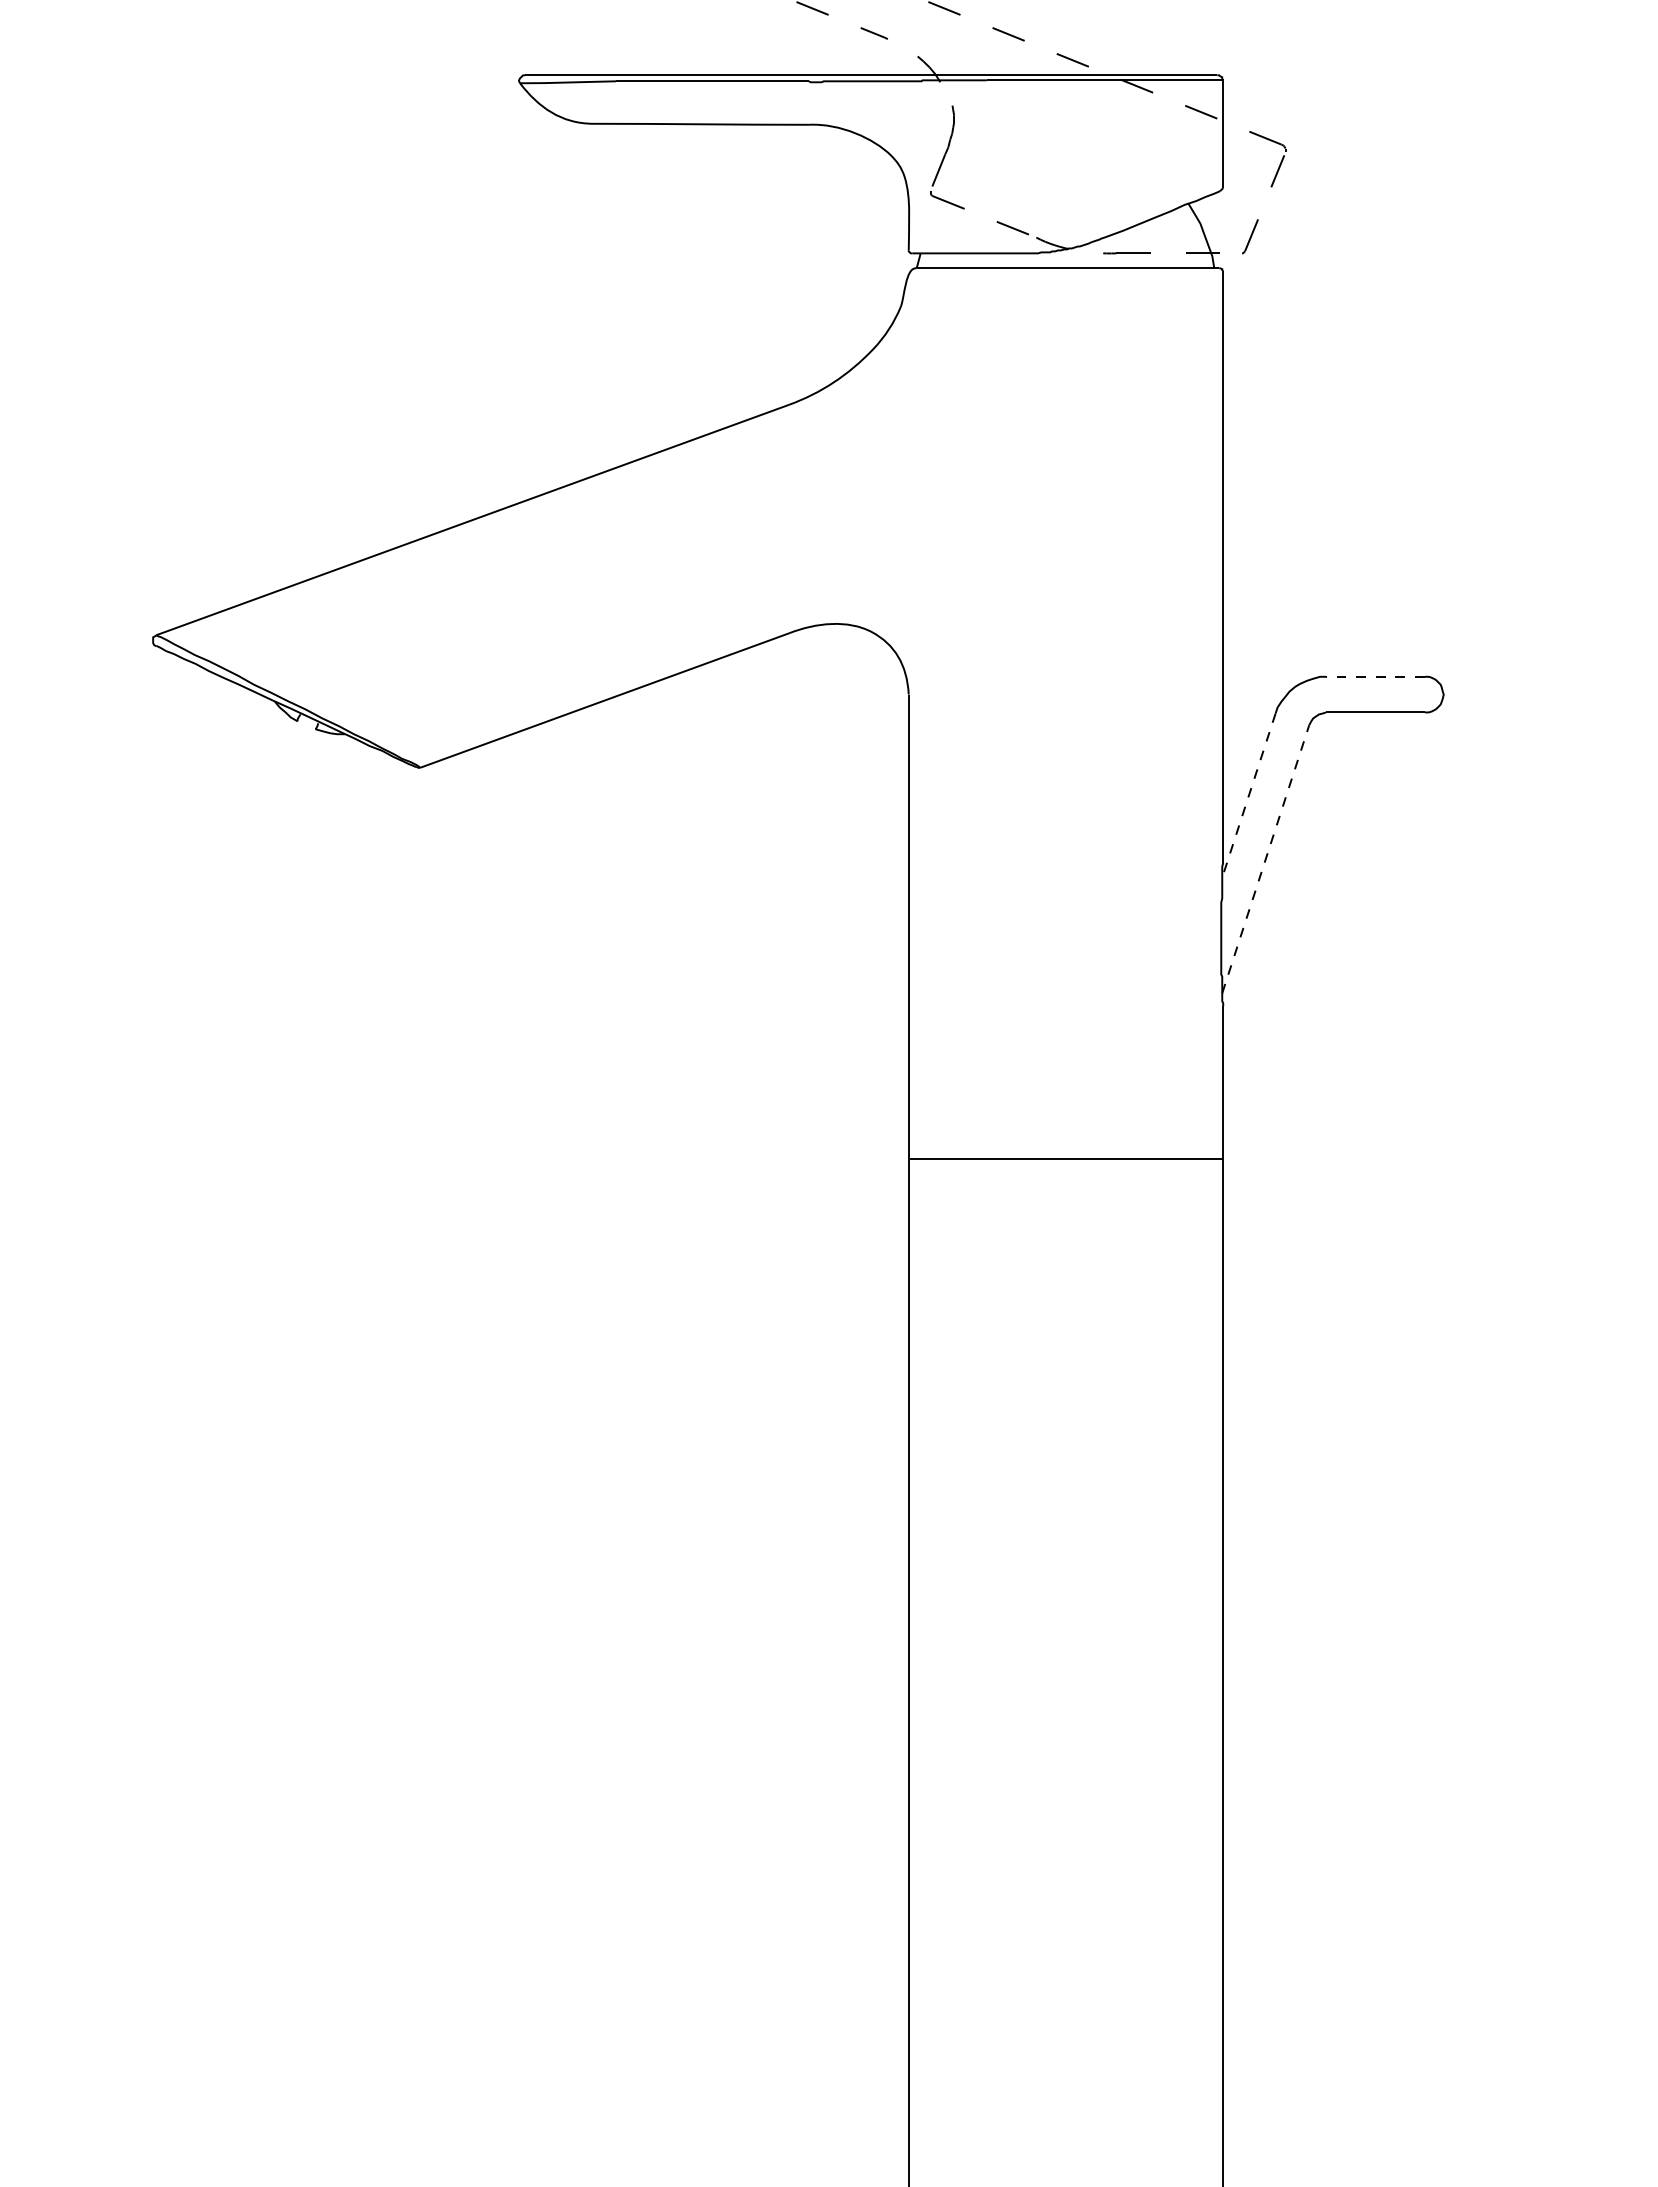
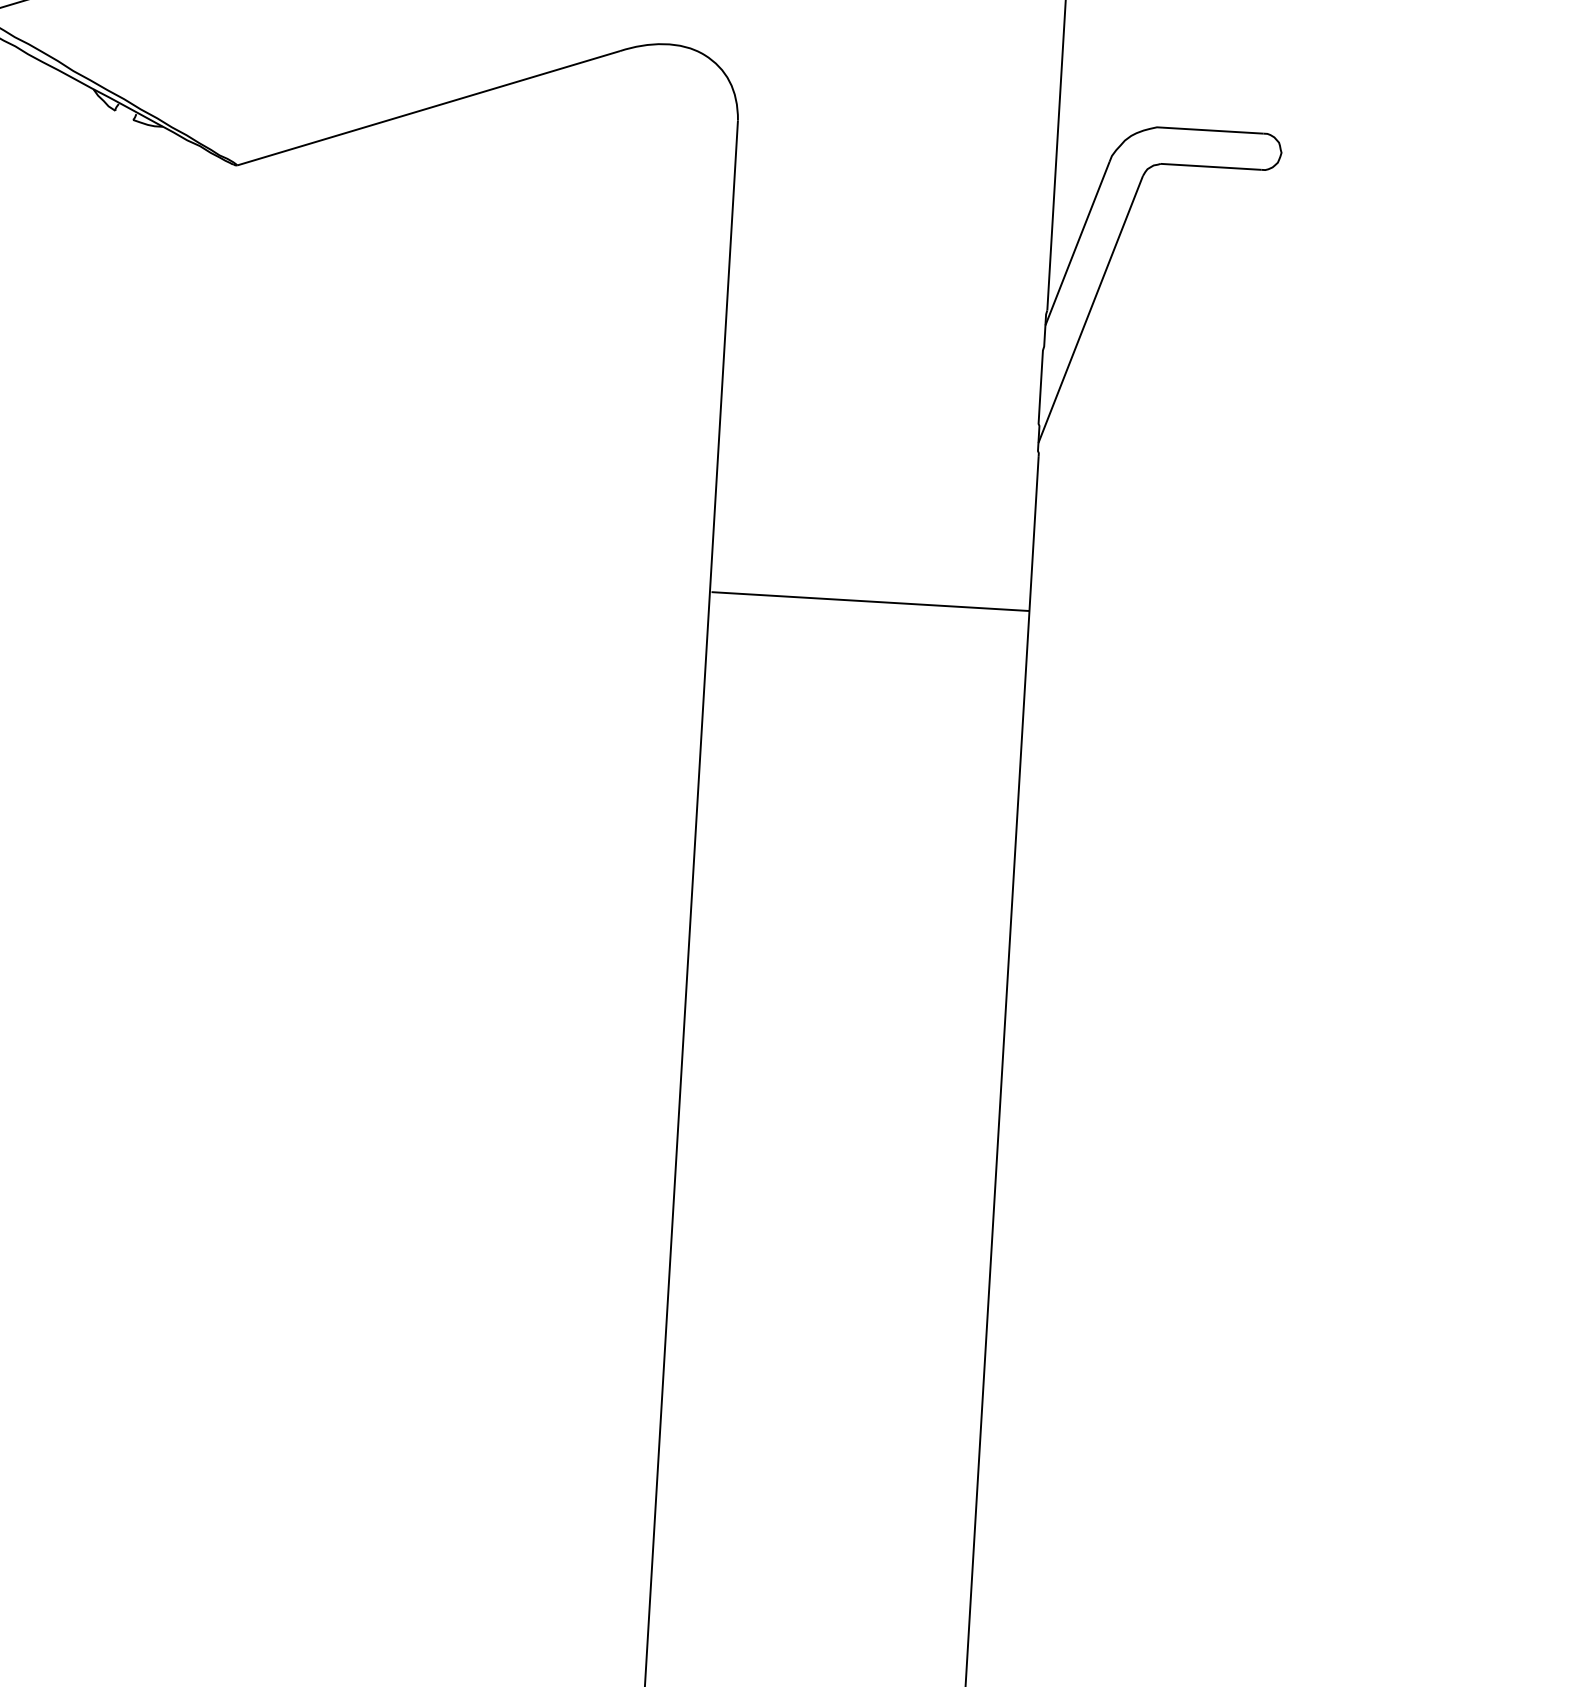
line: (1374, 676) -> (1212, 130), dashed -> solid
line: (1248, 796) -> (1077, 244), dashed -> solid
line: (1265, 859) -> (1090, 309), dashed -> solid

